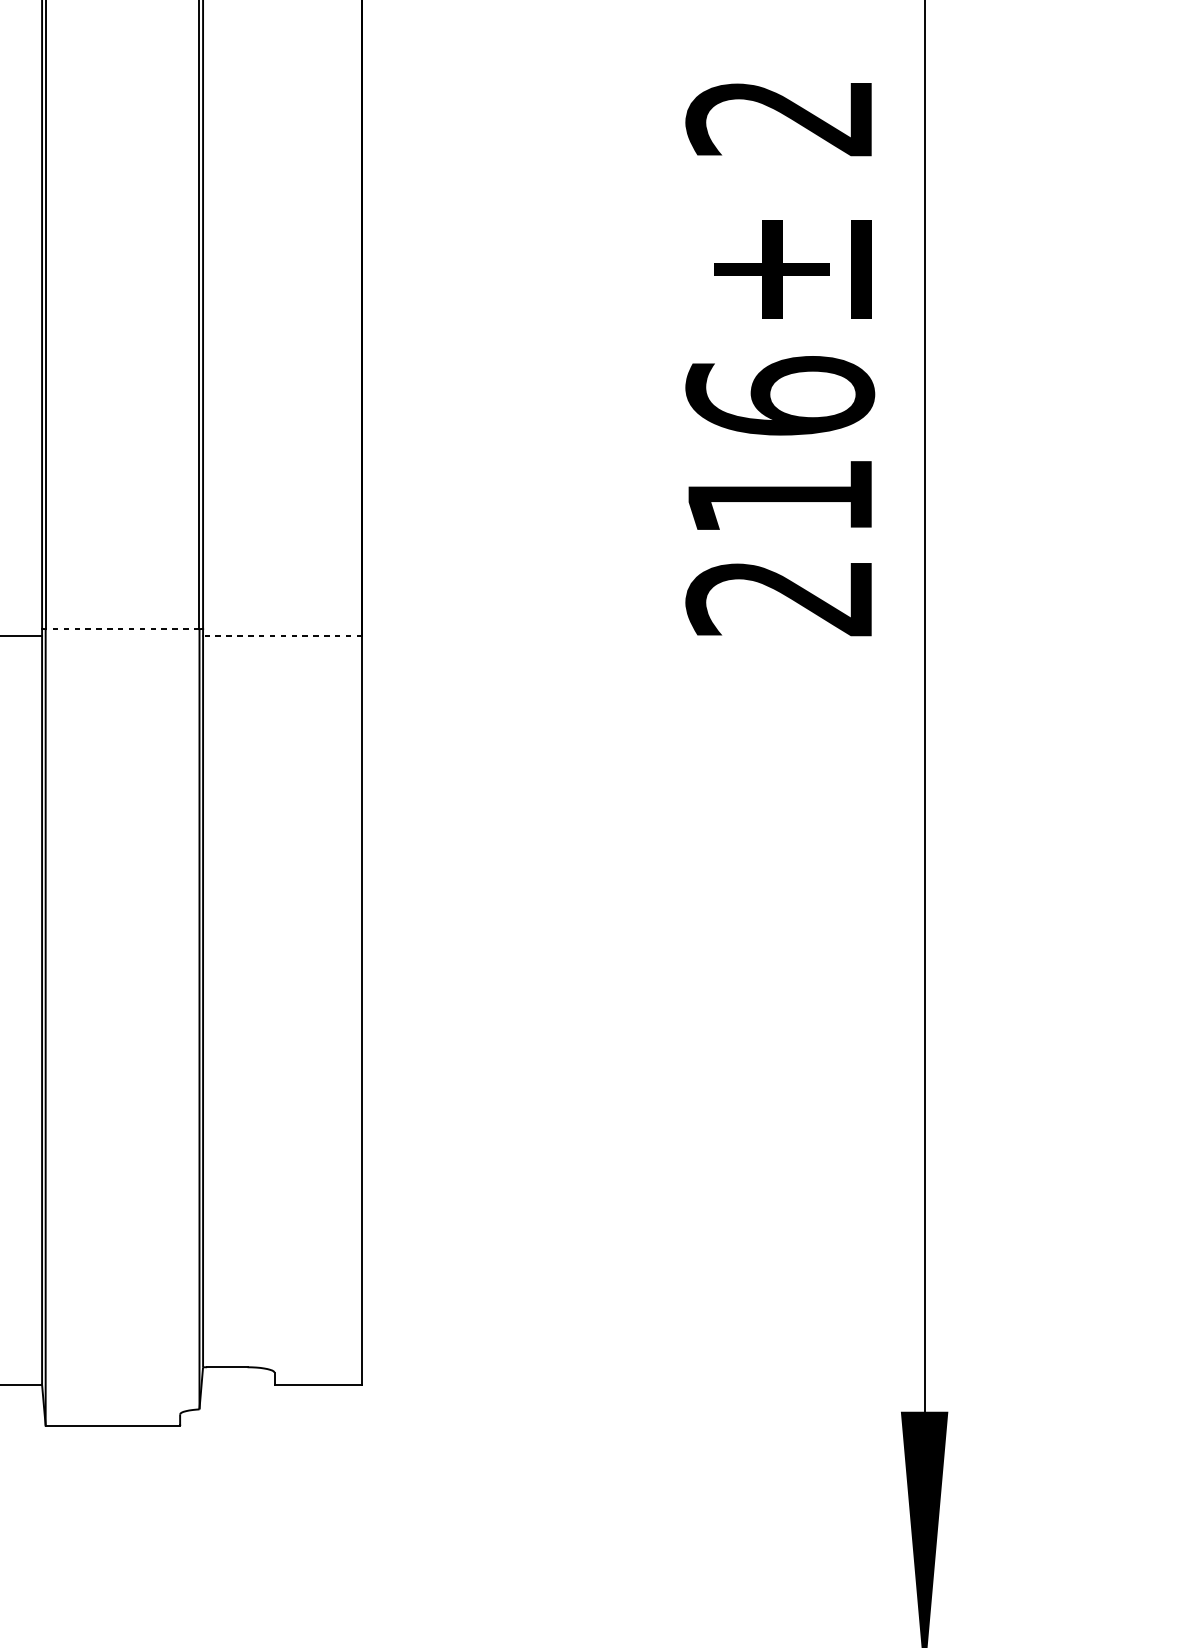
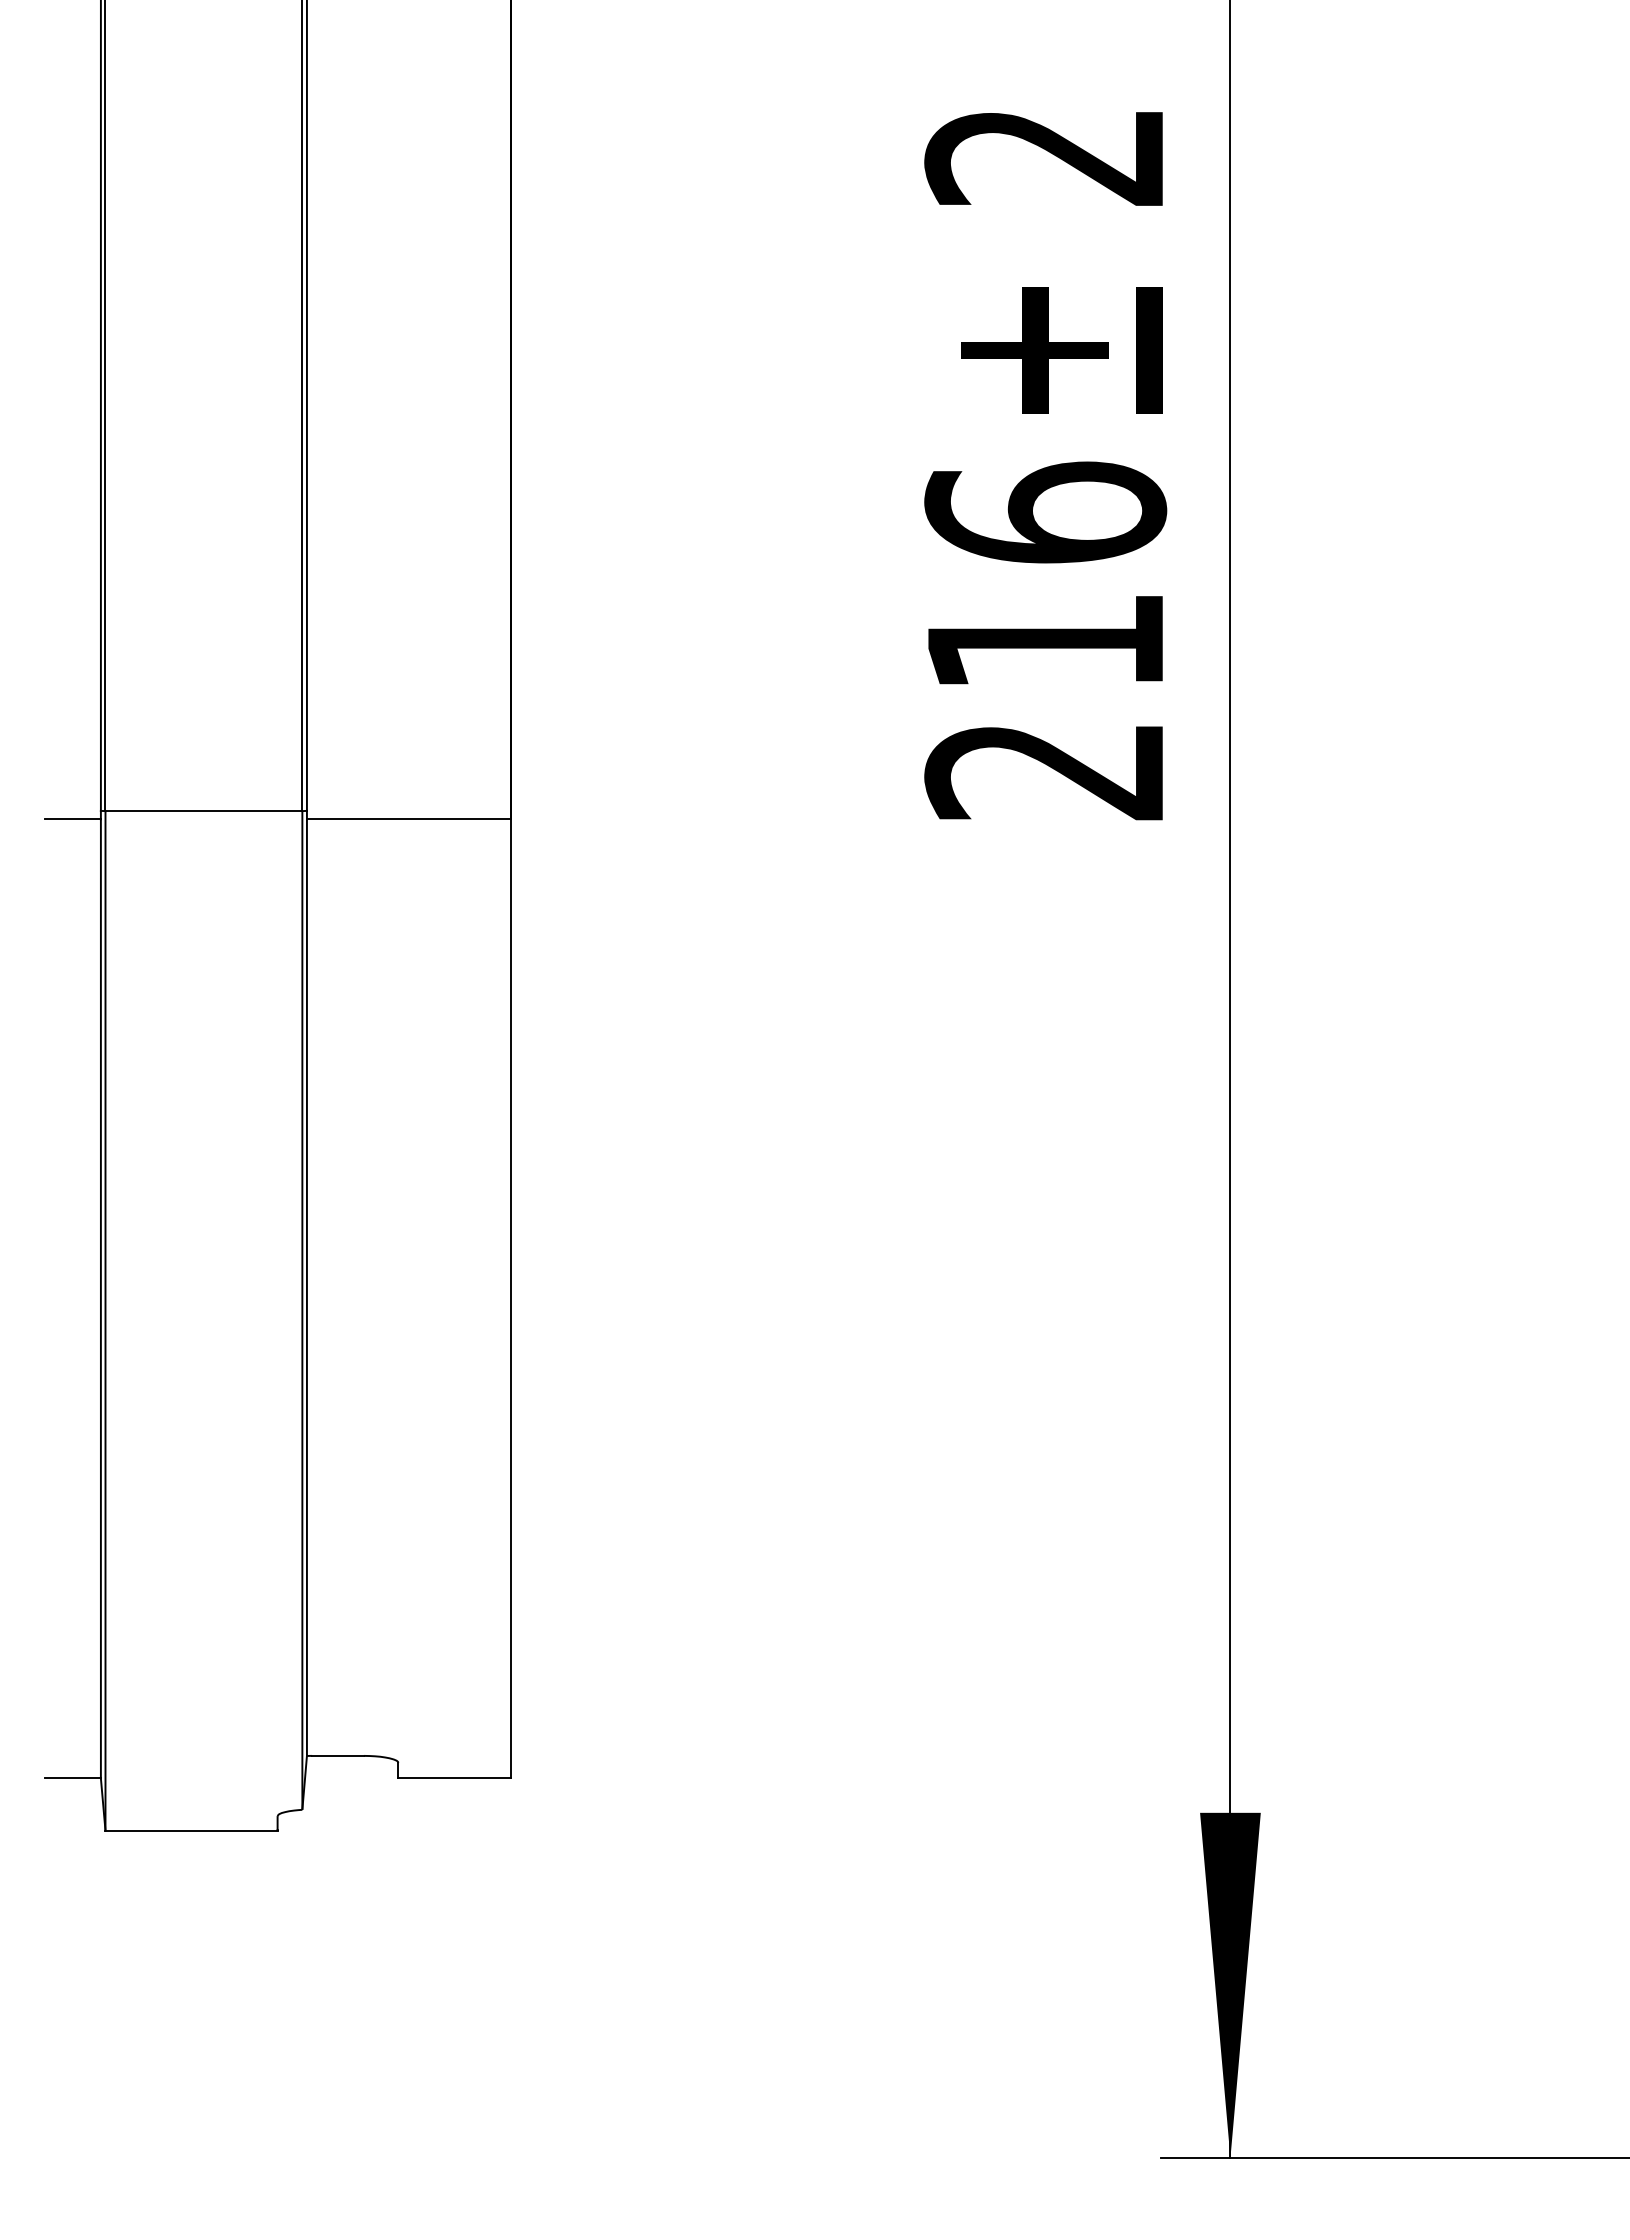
line: (122, 629) -> (203, 811), dashed -> solid
line: (282, 635) -> (408, 819), dashed -> solid

